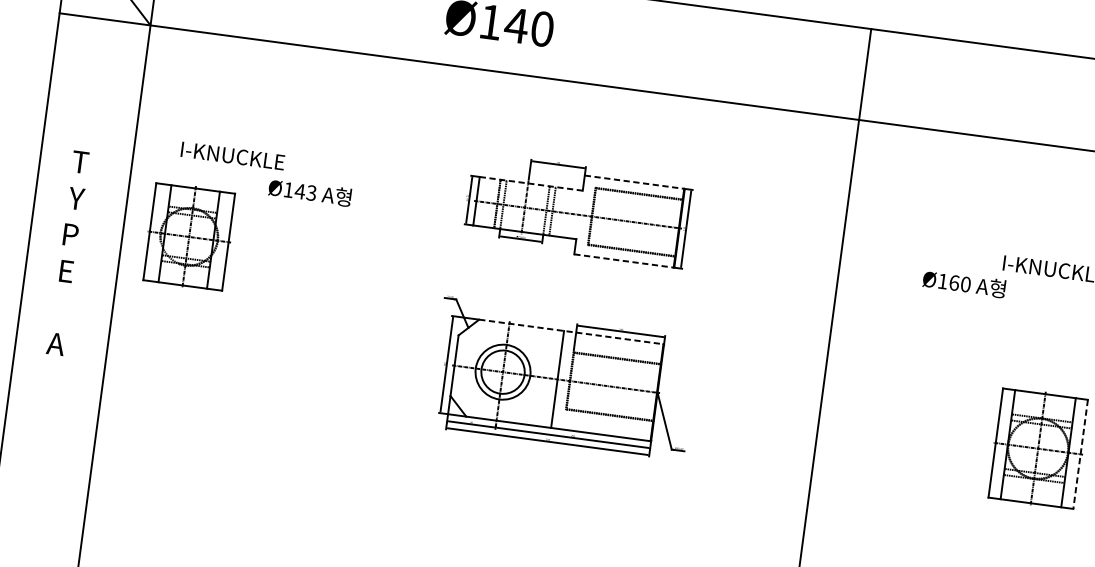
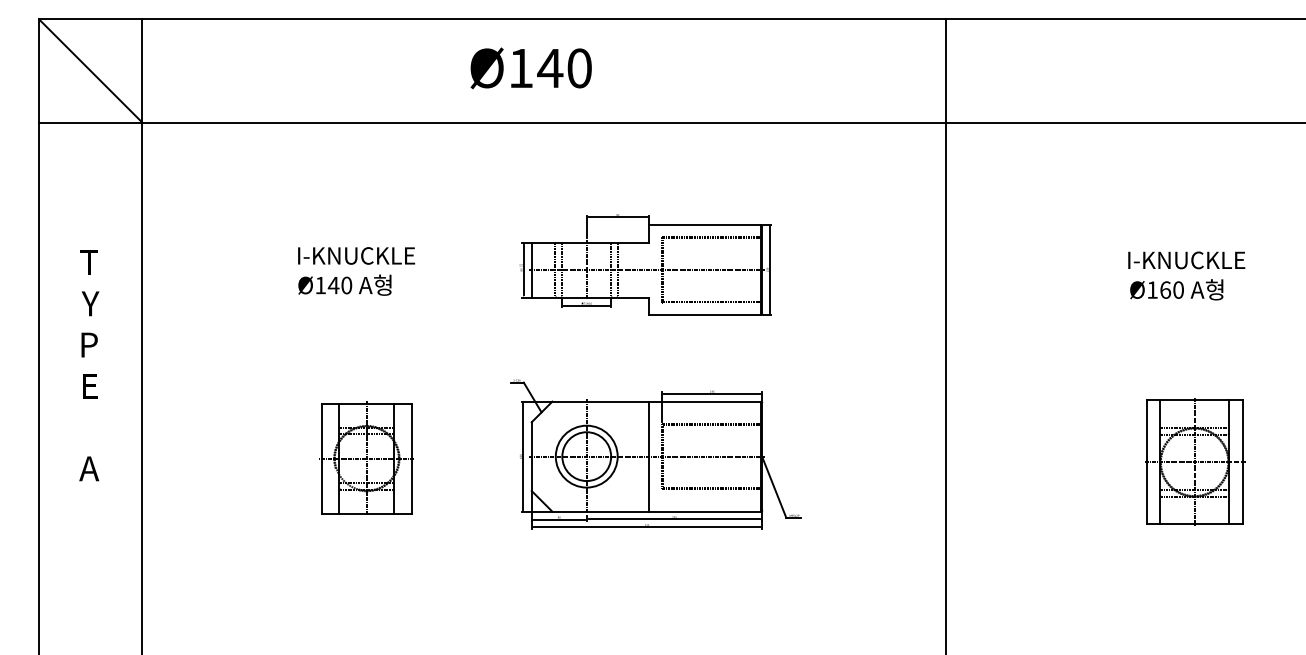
text: (232, 155) -> (356, 255), moved
line: (634, 182) -> (705, 225), dashed -> solid
line: (531, 183) -> (590, 242), dashed -> solid
text: (311, 193) -> (346, 285), Ø143 -> Ø140
part: (189, 235) -> (366, 457), moved
text: (68, 253) -> (89, 365), moved
line: (624, 260) -> (705, 314), dashed -> solid
text: (964, 283) -> (1176, 289), moved
line: (571, 331) -> (656, 401), dashed -> solid
line: (1080, 454) -> (1242, 462), dashed -> solid

